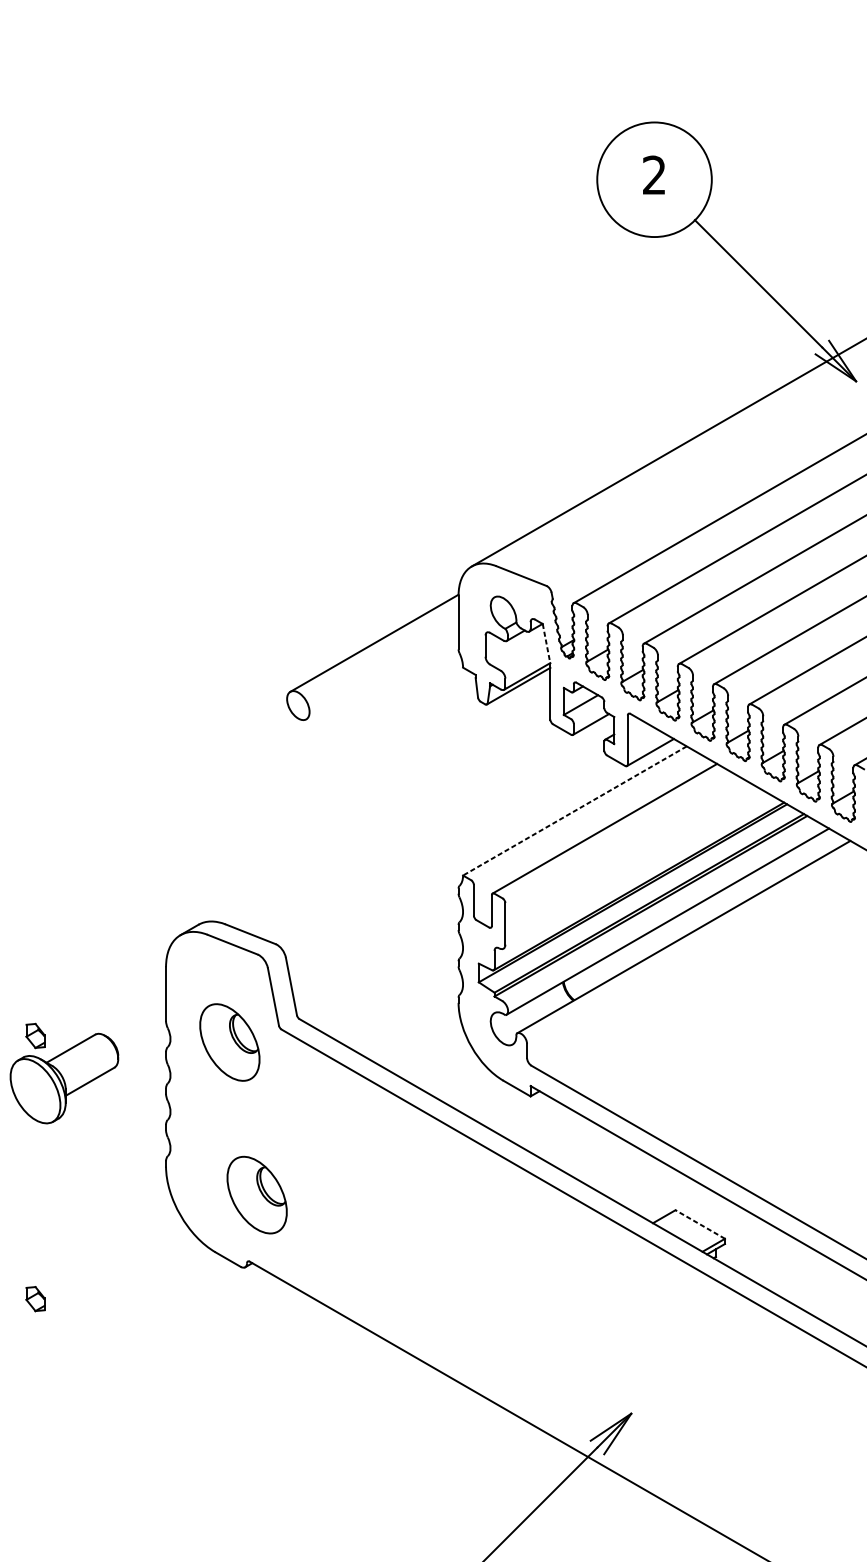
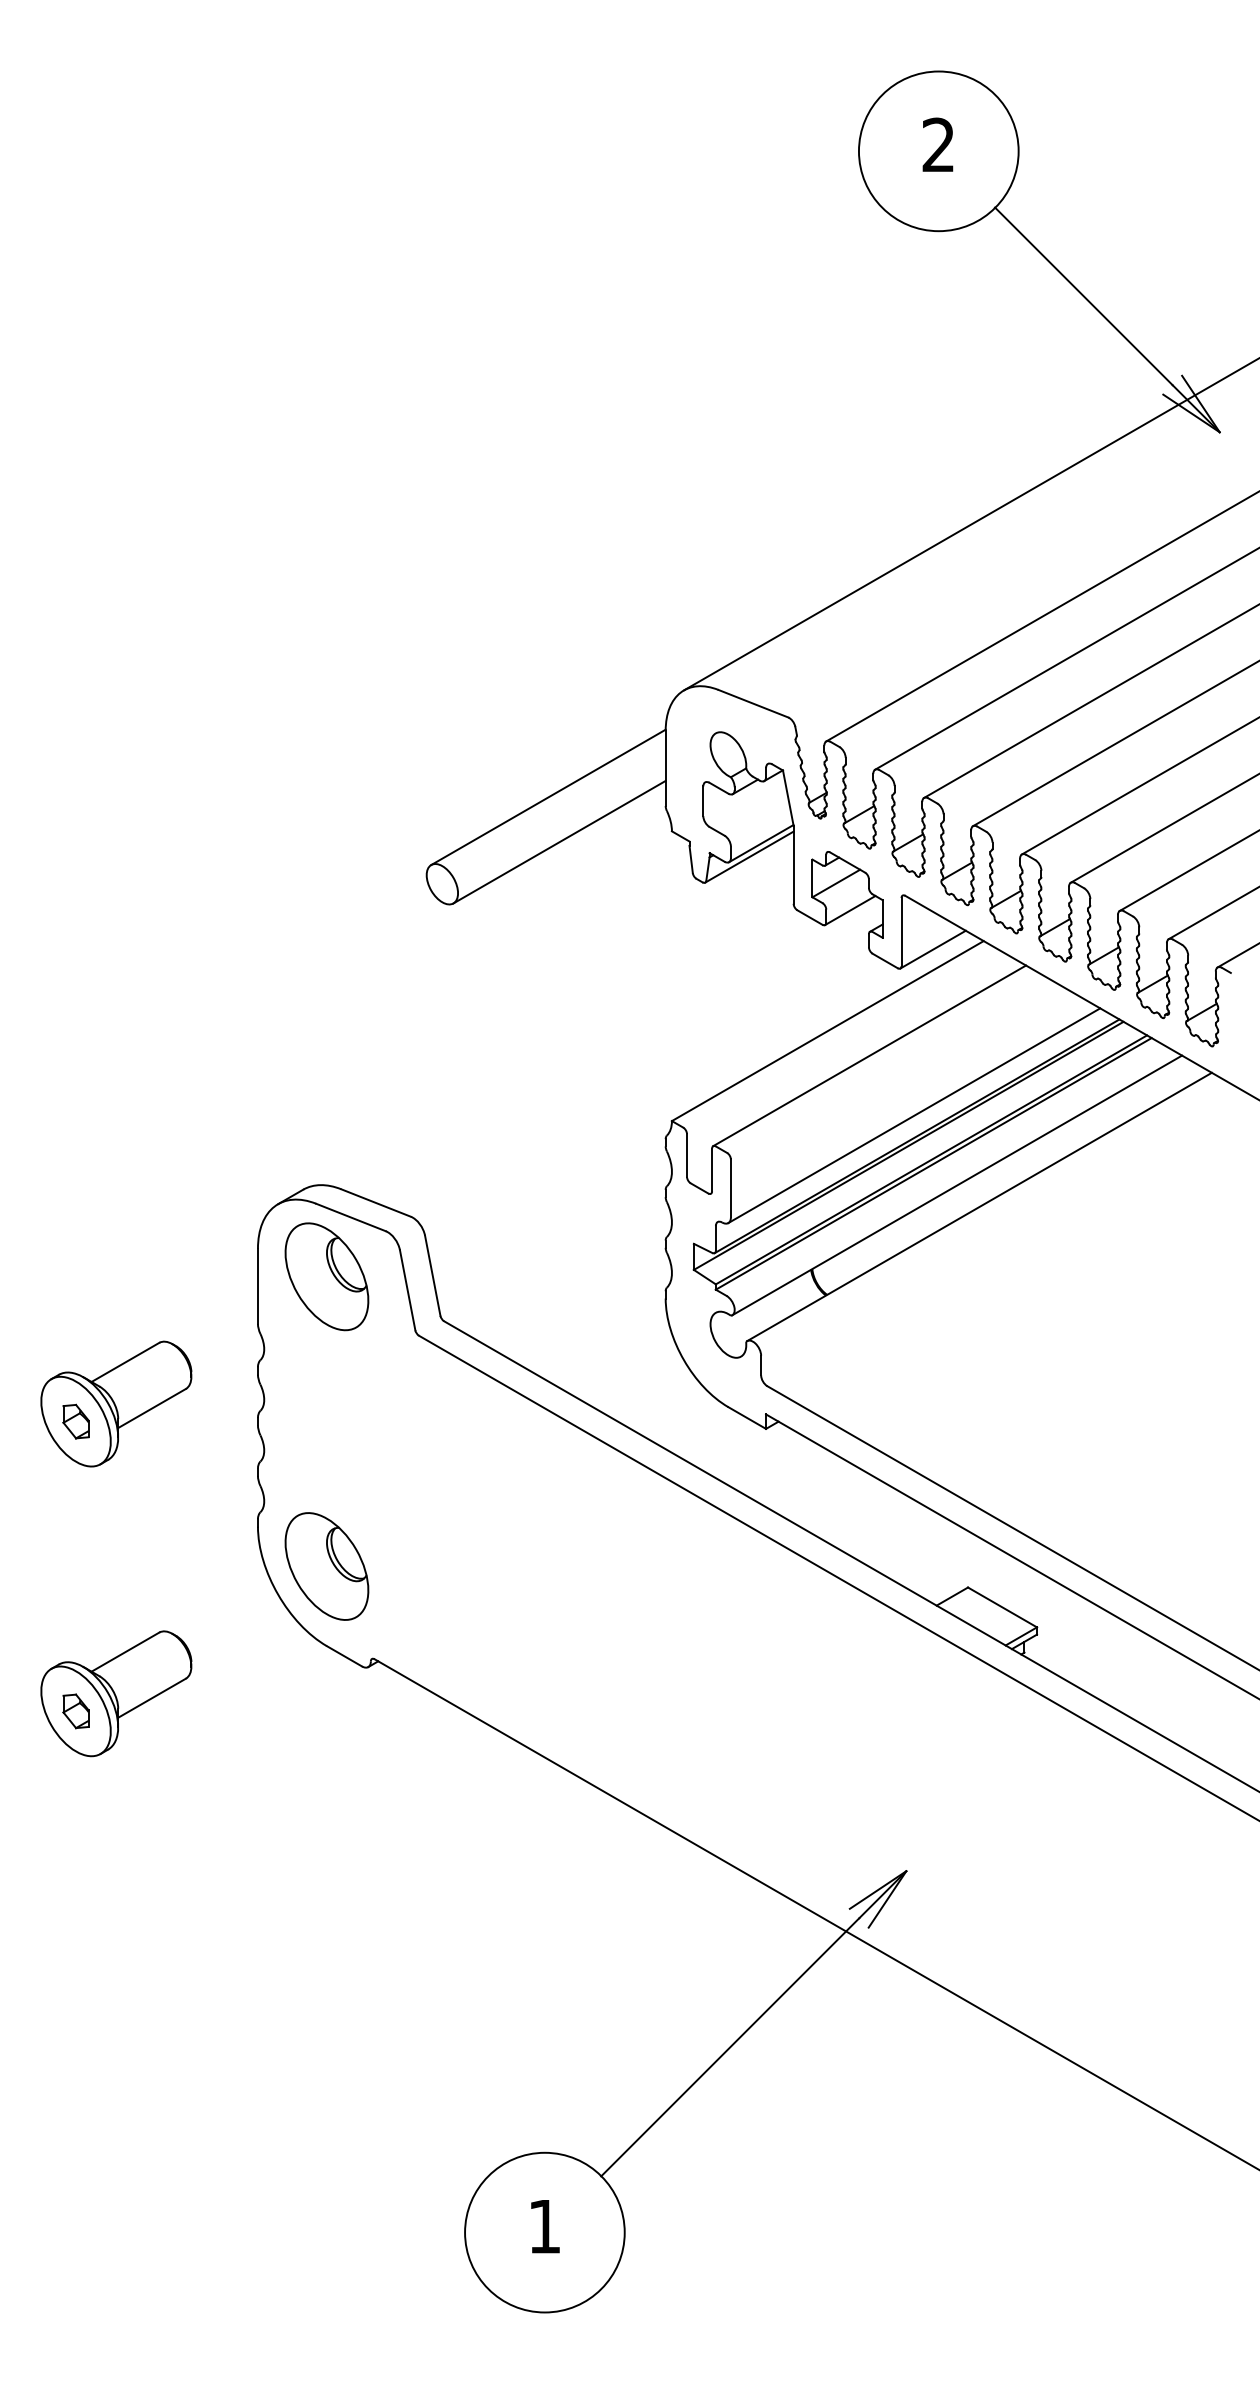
line: (546, 644) -> (788, 798), dashed -> solid
line: (382, 674) -> (559, 841), added
line: (574, 811) -> (827, 1031), dashed -> solid
line: (637, 871) -> (914, 1115), added
part: (35, 1035) -> (75, 1421), moved
part: (229, 1042) -> (326, 1276), moved
part: (256, 1195) -> (326, 1566), moved
line: (700, 1224) -> (1002, 1607), dashed -> solid
part: (64, 1286) -> (116, 1693), added

